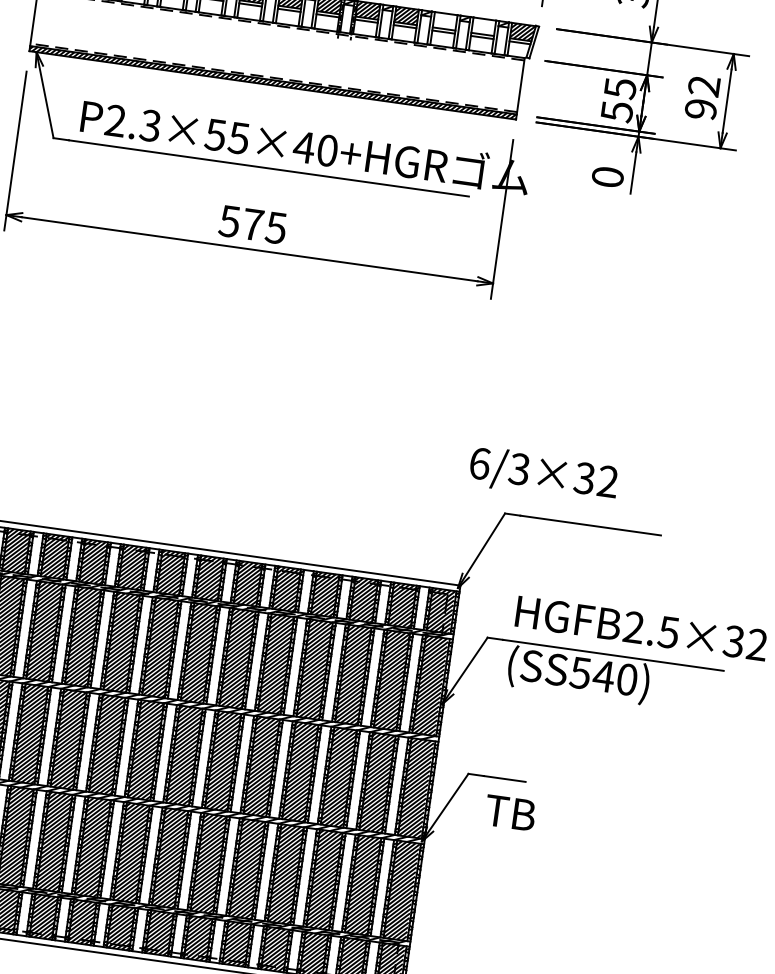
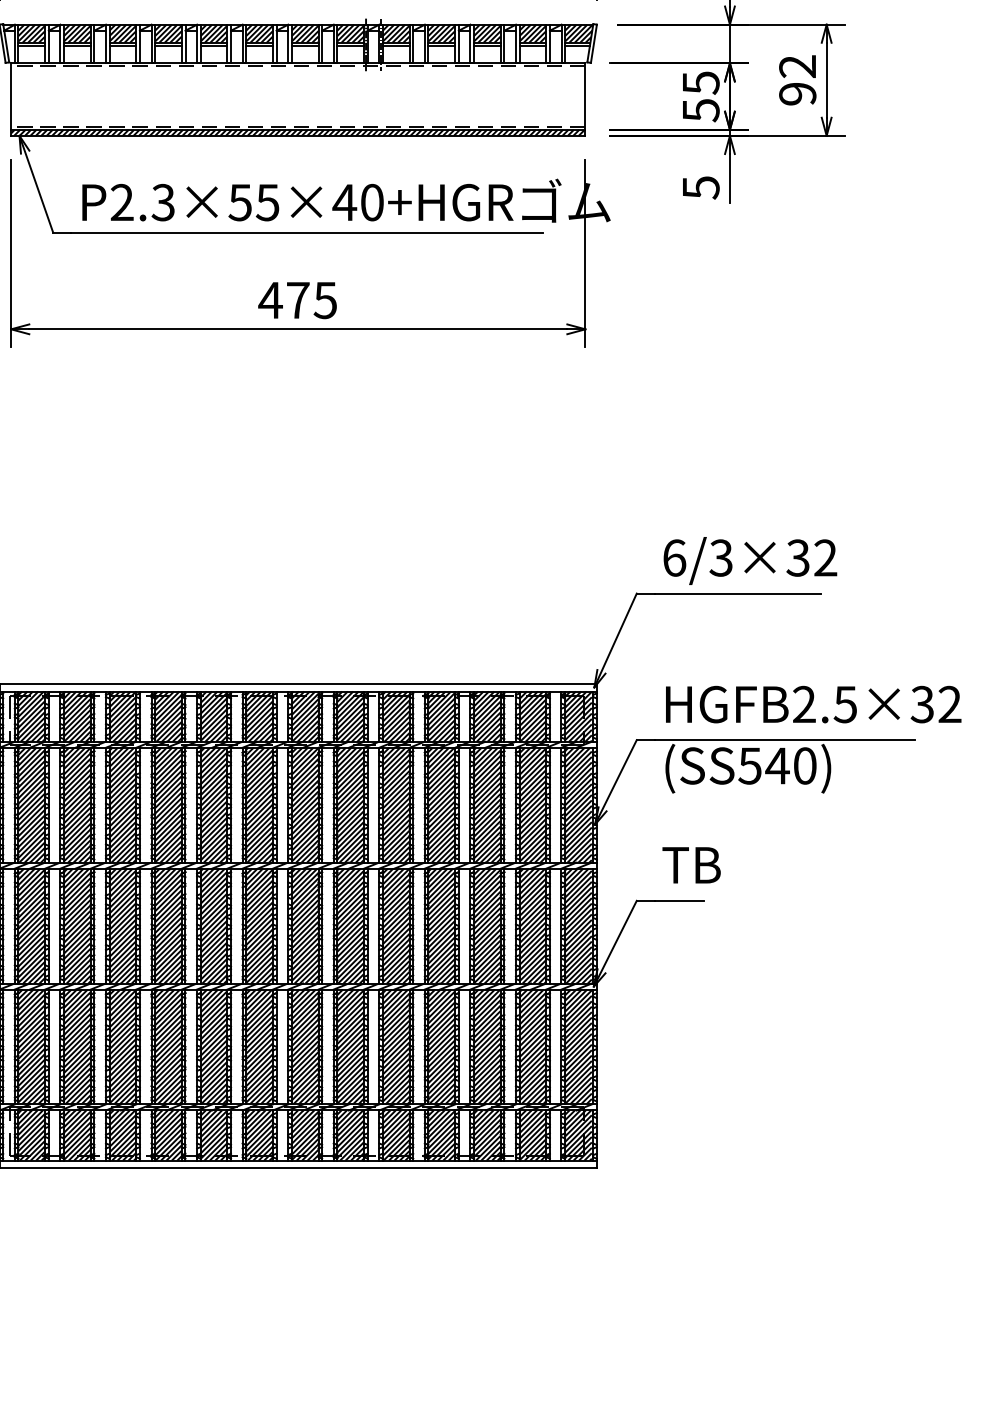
hatch: (445, 21) -> (487, 33), added
hatch: (483, 26) -> (532, 33), added
text: (607, 176) -> (700, 187), 0 -> 5
text: (229, 221) -> (270, 300), 575 -> 475
text: (543, 474) -> (750, 560), moved
text: (510, 813) -> (691, 865), moved

